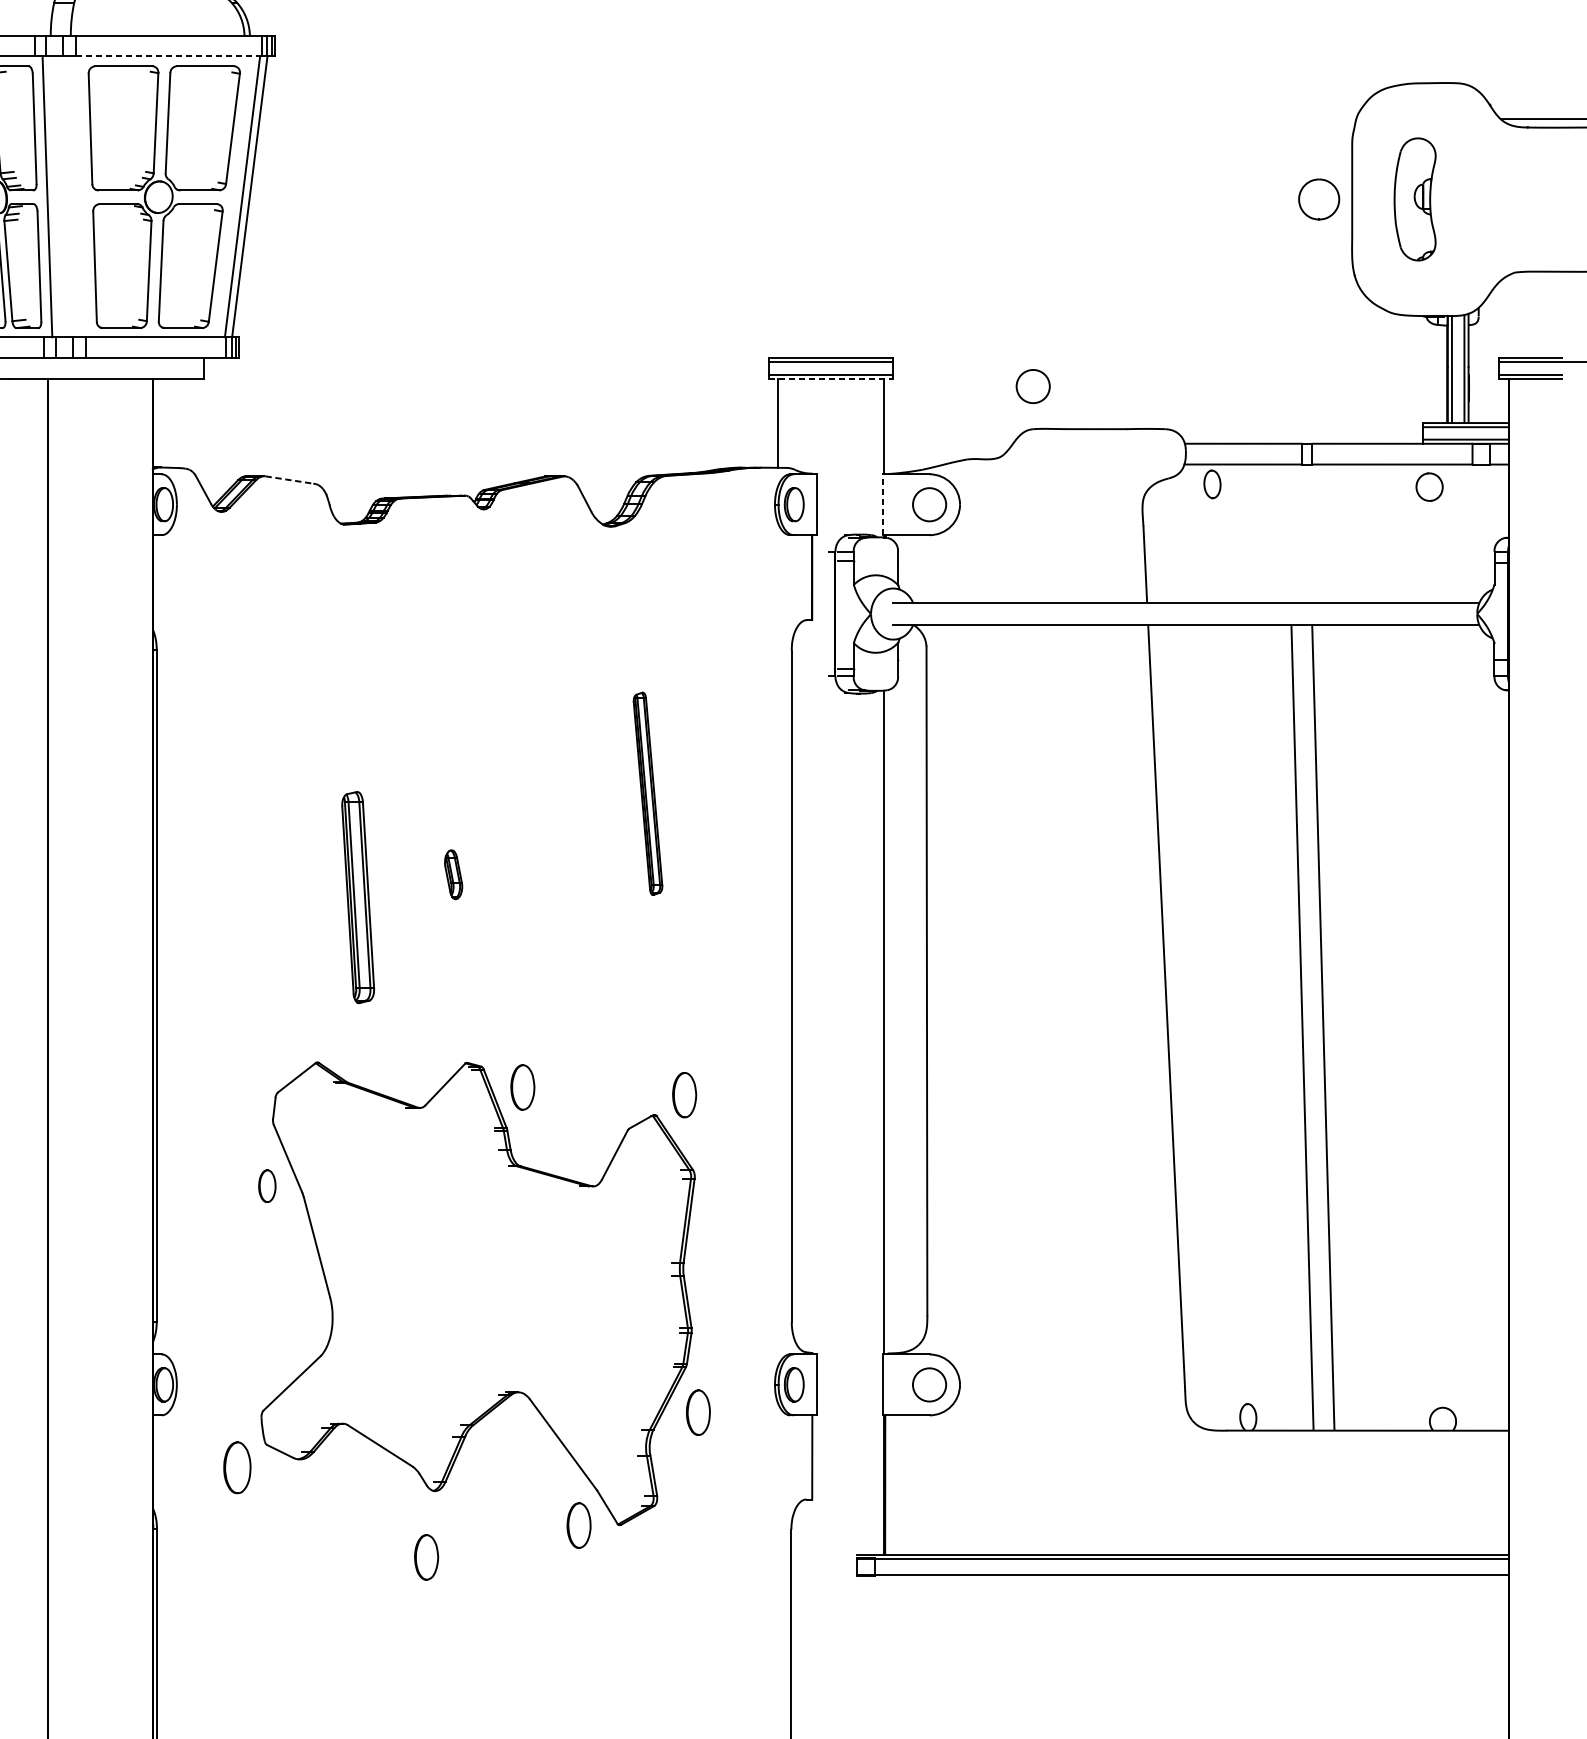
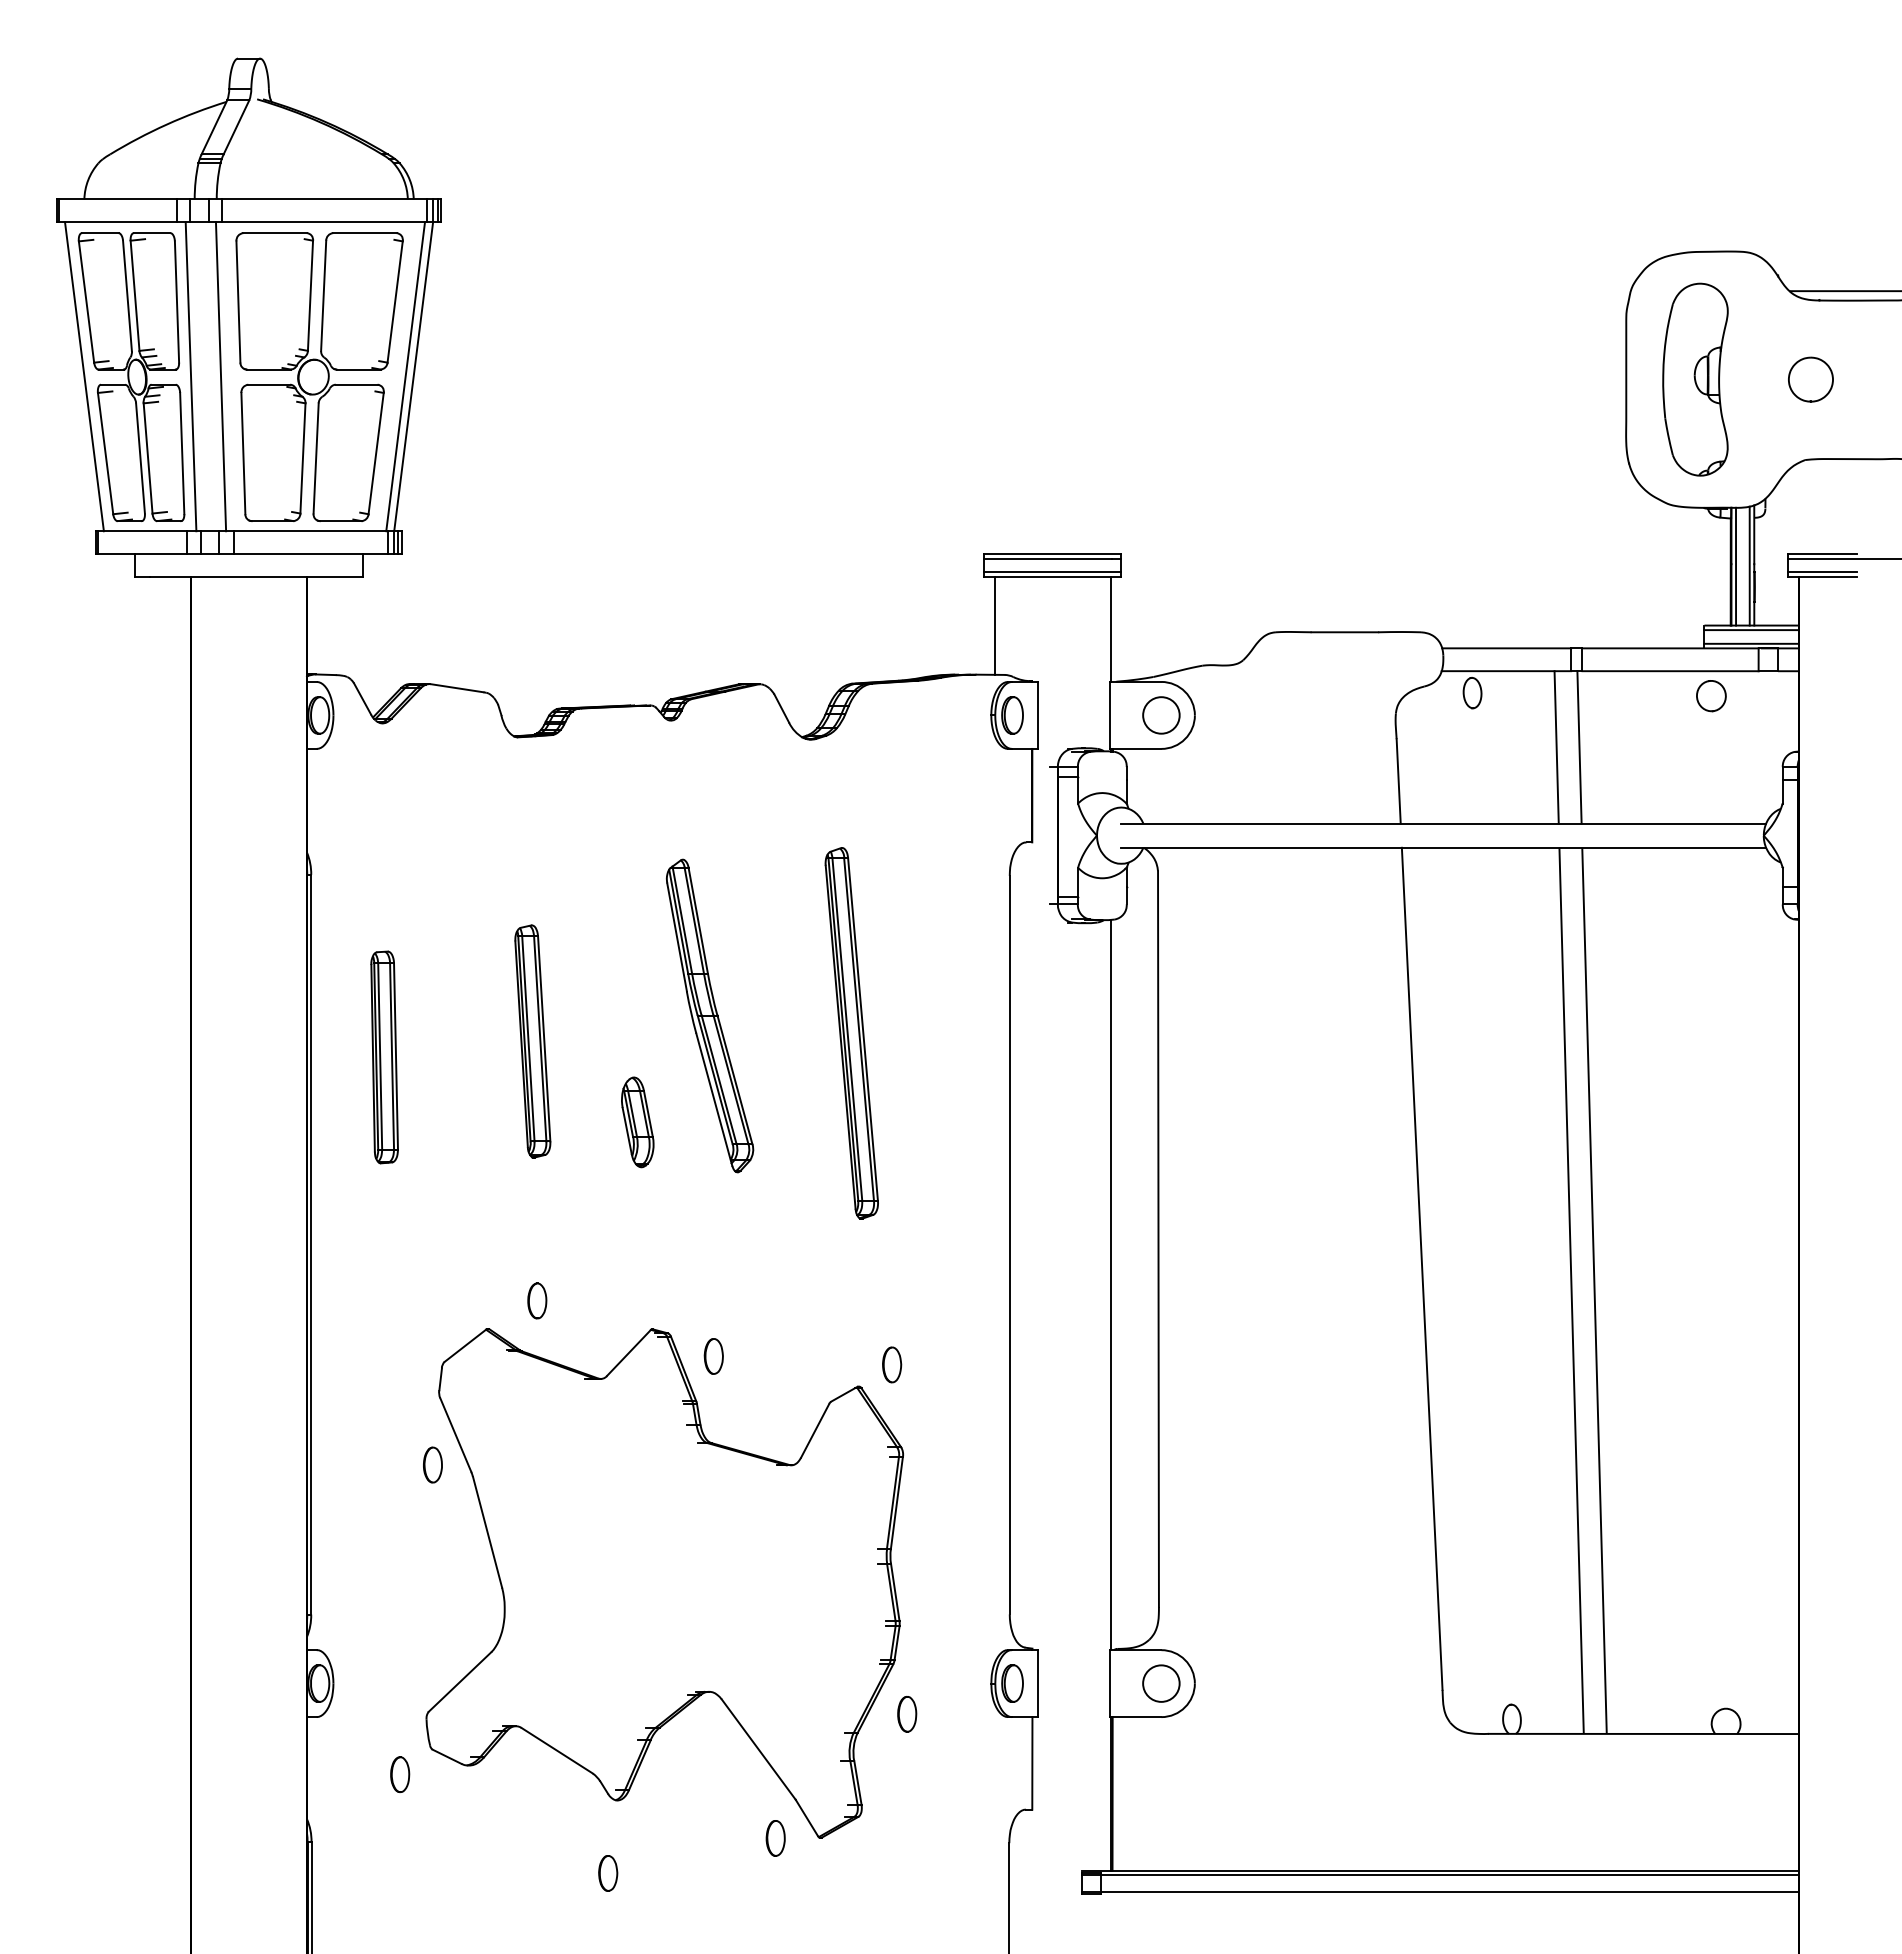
line: (168, 56) -> (324, 222), dashed -> solid
line: (74, 196) -> (220, 376), added
part: (1318, 199) -> (1810, 379), moved
part: (1415, 199) -> (1695, 379), size x1.43
line: (831, 378) -> (1053, 576), dashed -> solid
circle: (1033, 386) -> (1275, 585), removed
line: (289, 480) -> (457, 688), dashed -> solid
line: (882, 503) -> (1109, 714), dashed -> solid
line: (1288, 533) -> (1556, 747), added
line: (1309, 533) -> (1579, 747), added
part: (518, 777) -> (709, 1015), added
part: (647, 793) -> (851, 1033), size x1.67
part: (223, 815) -> (384, 1057), added
part: (453, 874) -> (637, 1122), size x1.67
part: (357, 897) -> (532, 1041), moved
part: (362, 1036) -> (537, 1300), added
part: (522, 1087) -> (713, 1356), size x0.71
part: (685, 1094) -> (892, 1364), size x0.71
part: (698, 1412) -> (907, 1714), size x0.71
part: (237, 1467) -> (400, 1774), size x0.62
part: (578, 1525) -> (775, 1838), size x0.71
part: (426, 1557) -> (608, 1873), size x0.71

